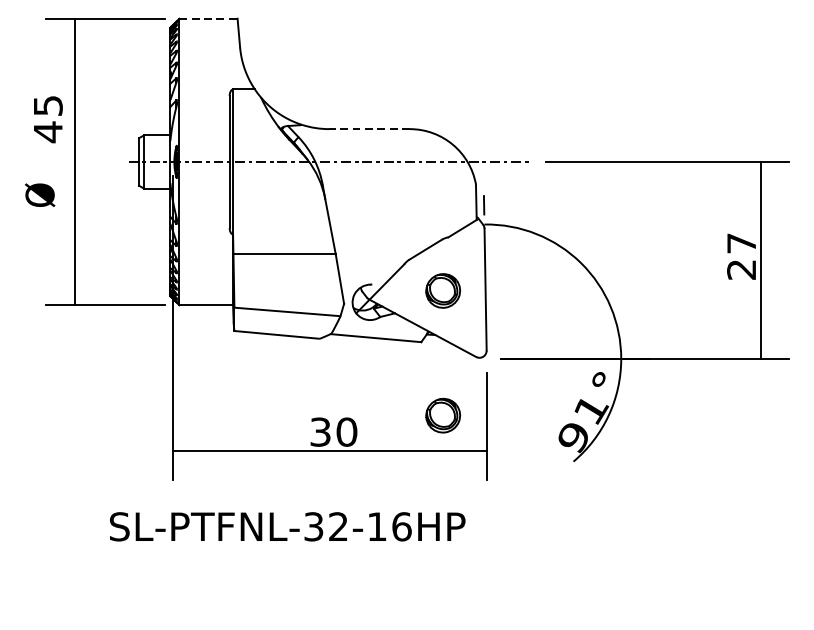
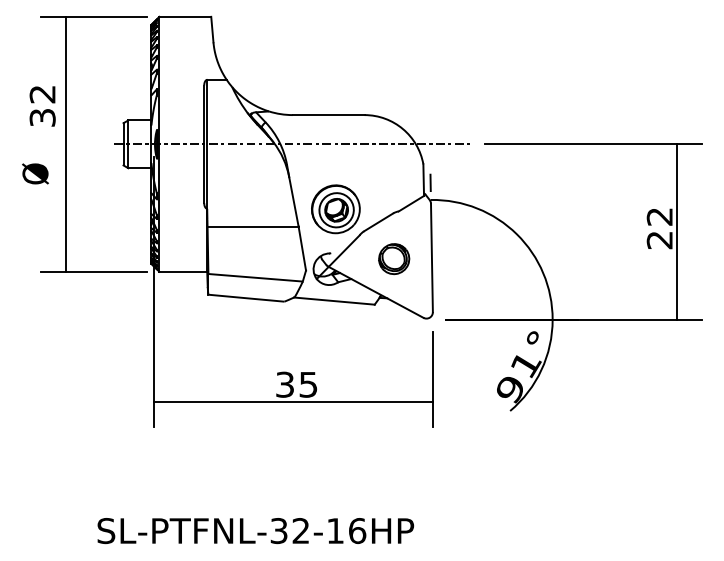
line: (208, 18) -> (185, 16), dashed -> solid
text: (47, 119) -> (42, 106), 45 -> 32
line: (369, 129) -> (328, 115), dashed -> solid
part: (377, 235) -> (335, 209), added
text: (741, 243) -> (659, 216), 27 -> 22
part: (443, 416) -> (394, 370), removed
text: (346, 431) -> (308, 384), 30 -> 35
text: (287, 527) -> (255, 531), moved

